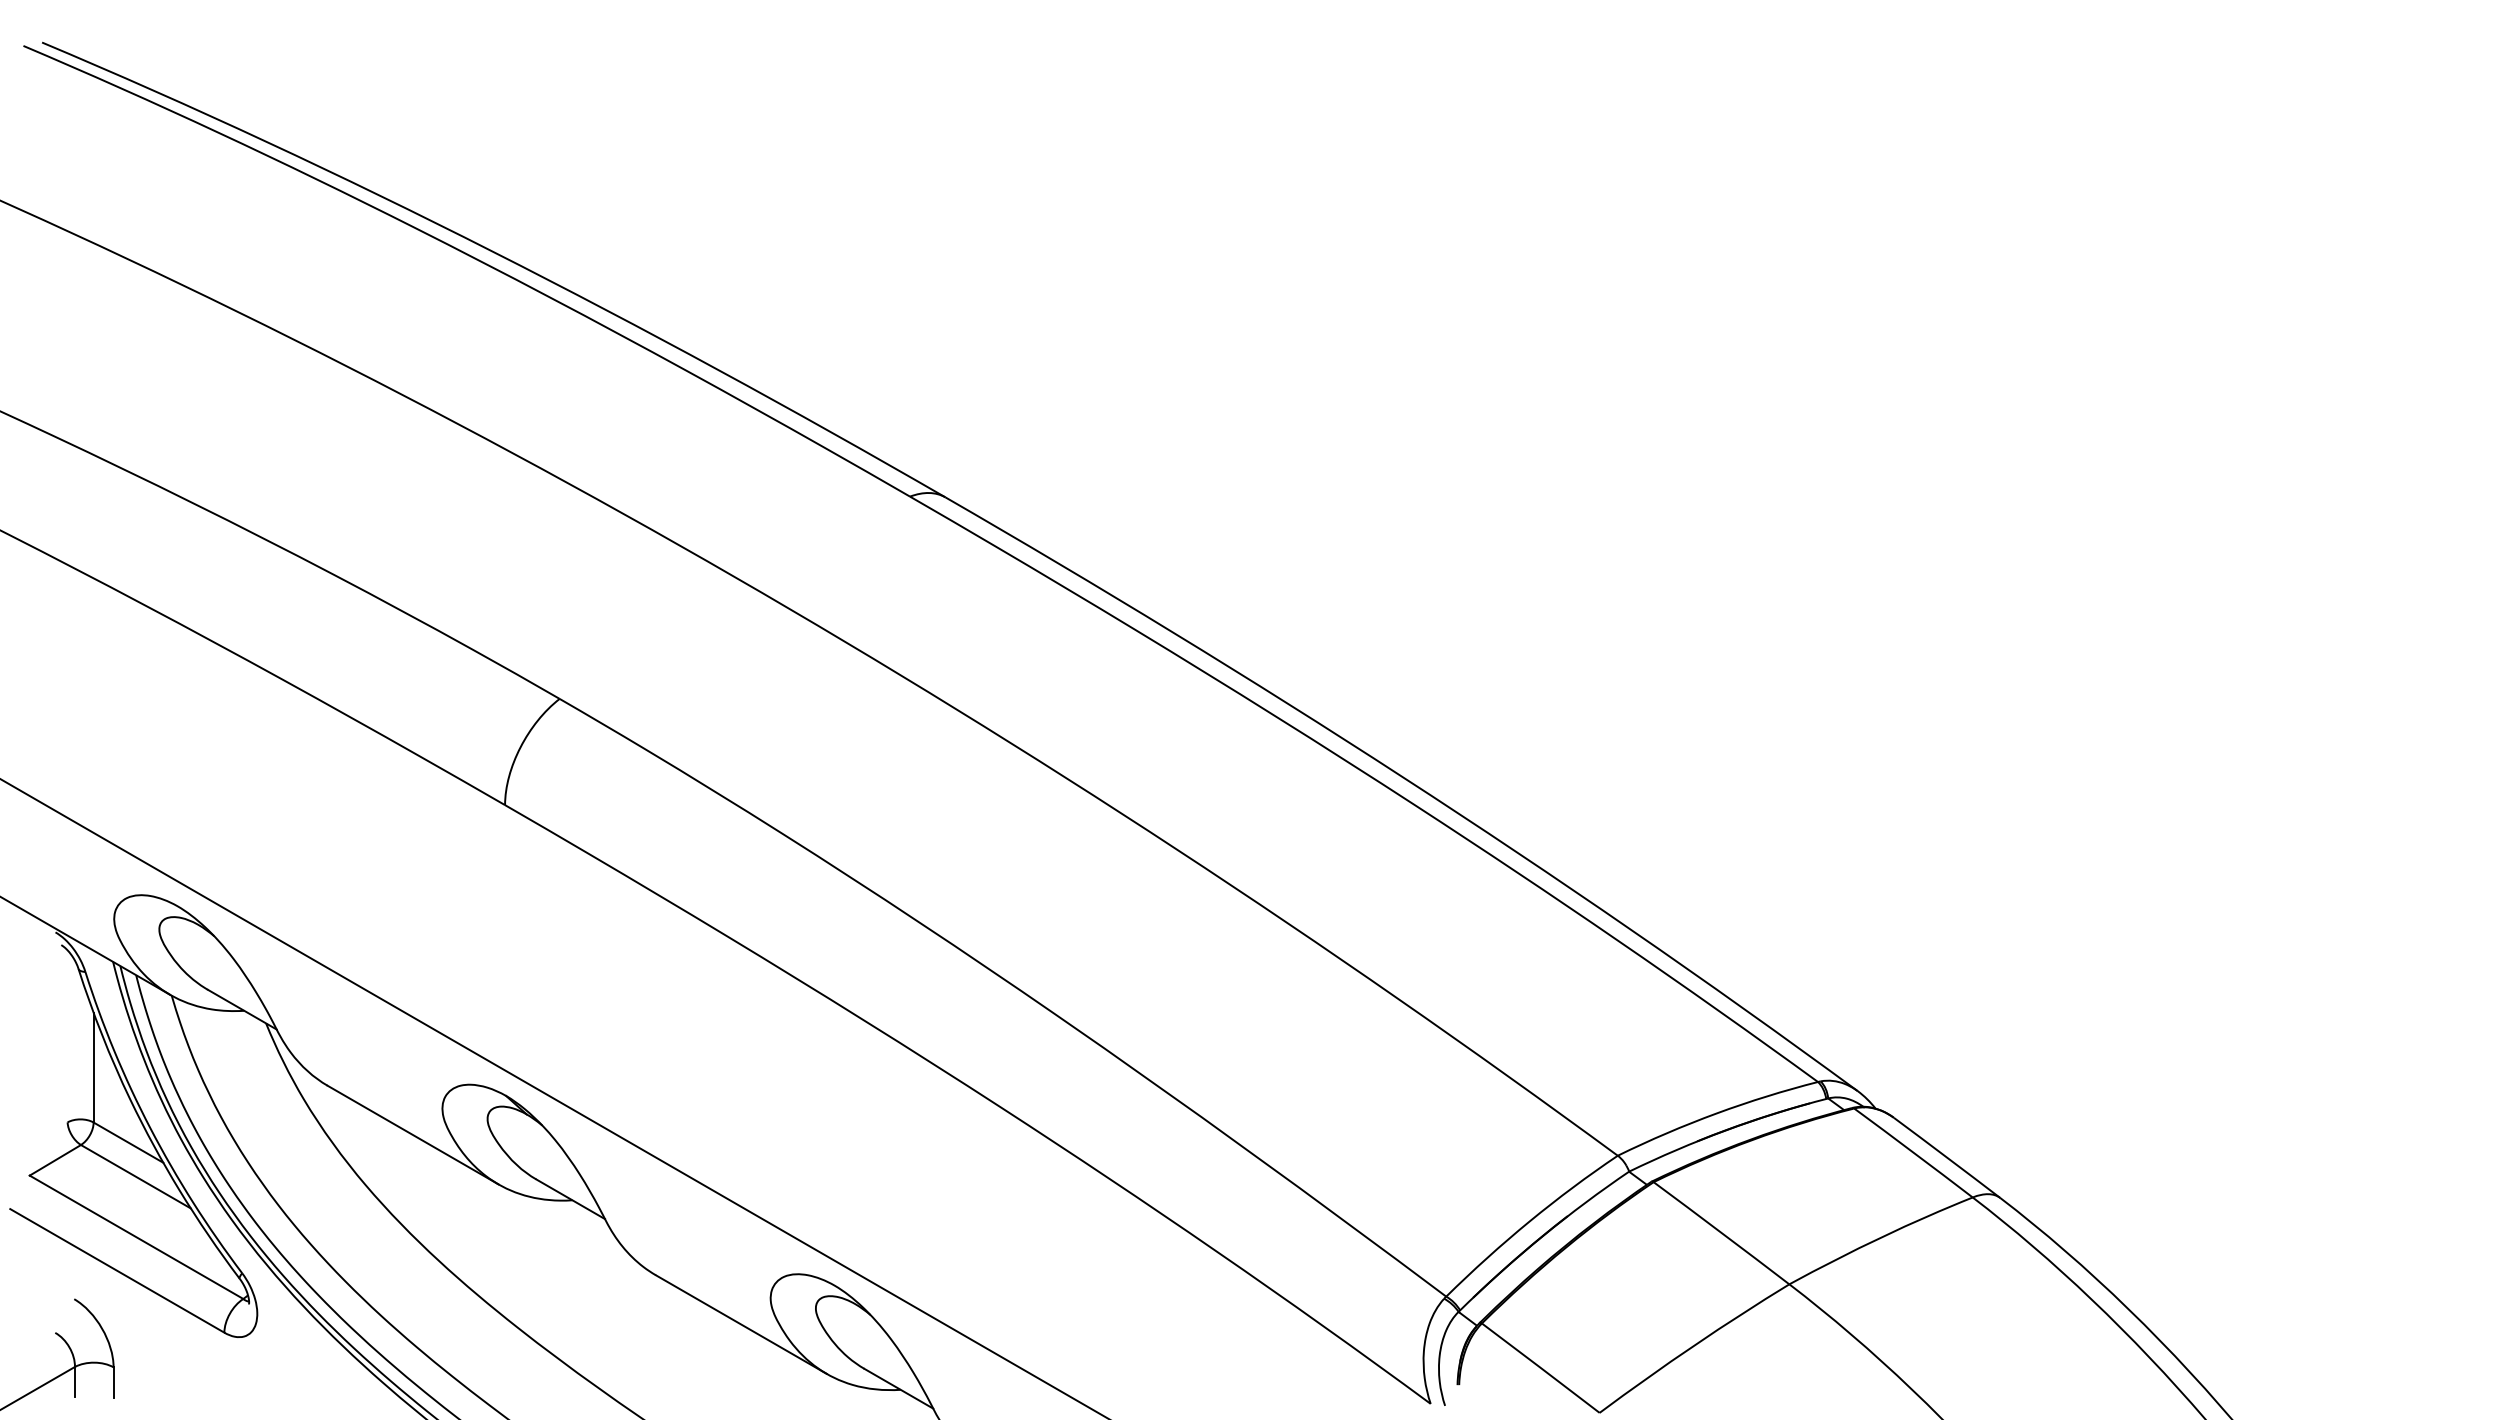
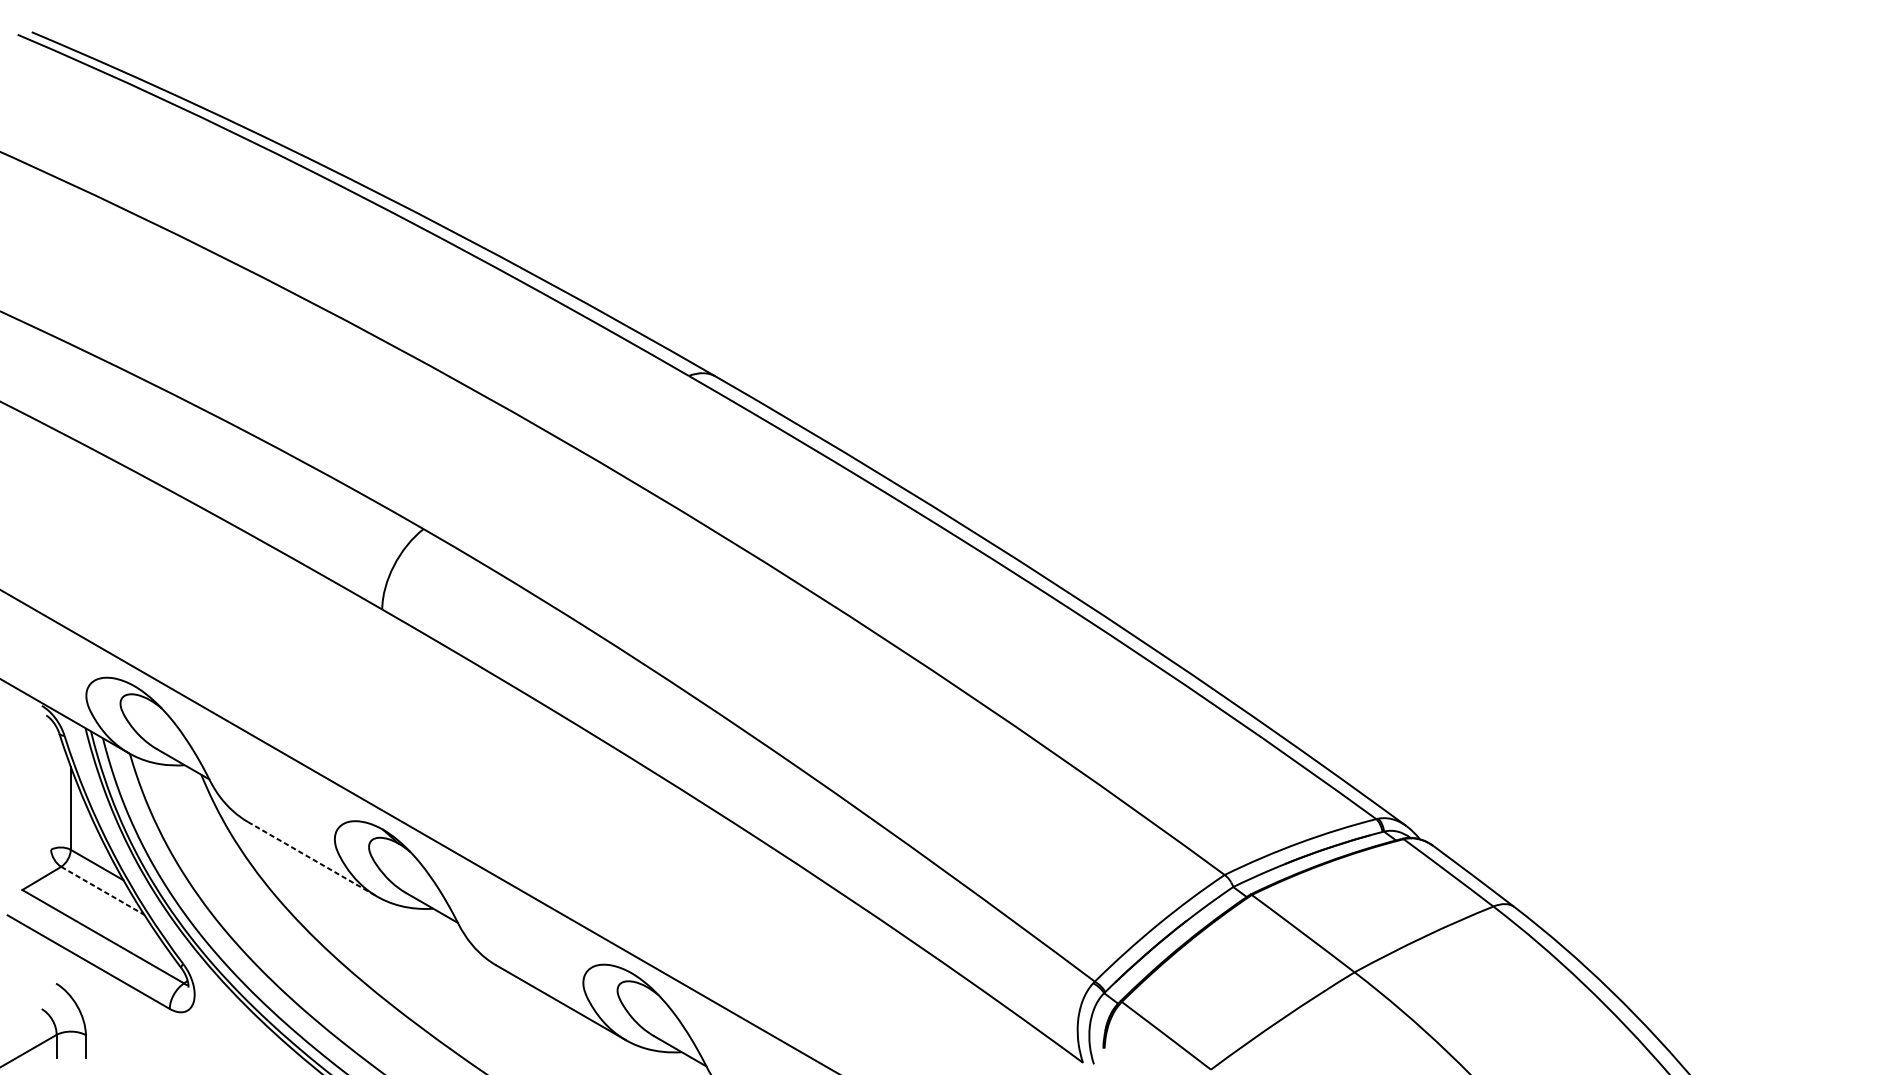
line: (413, 1135) -> (312, 859), solid -> dashed
line: (136, 1176) -> (103, 890), solid -> dashed

